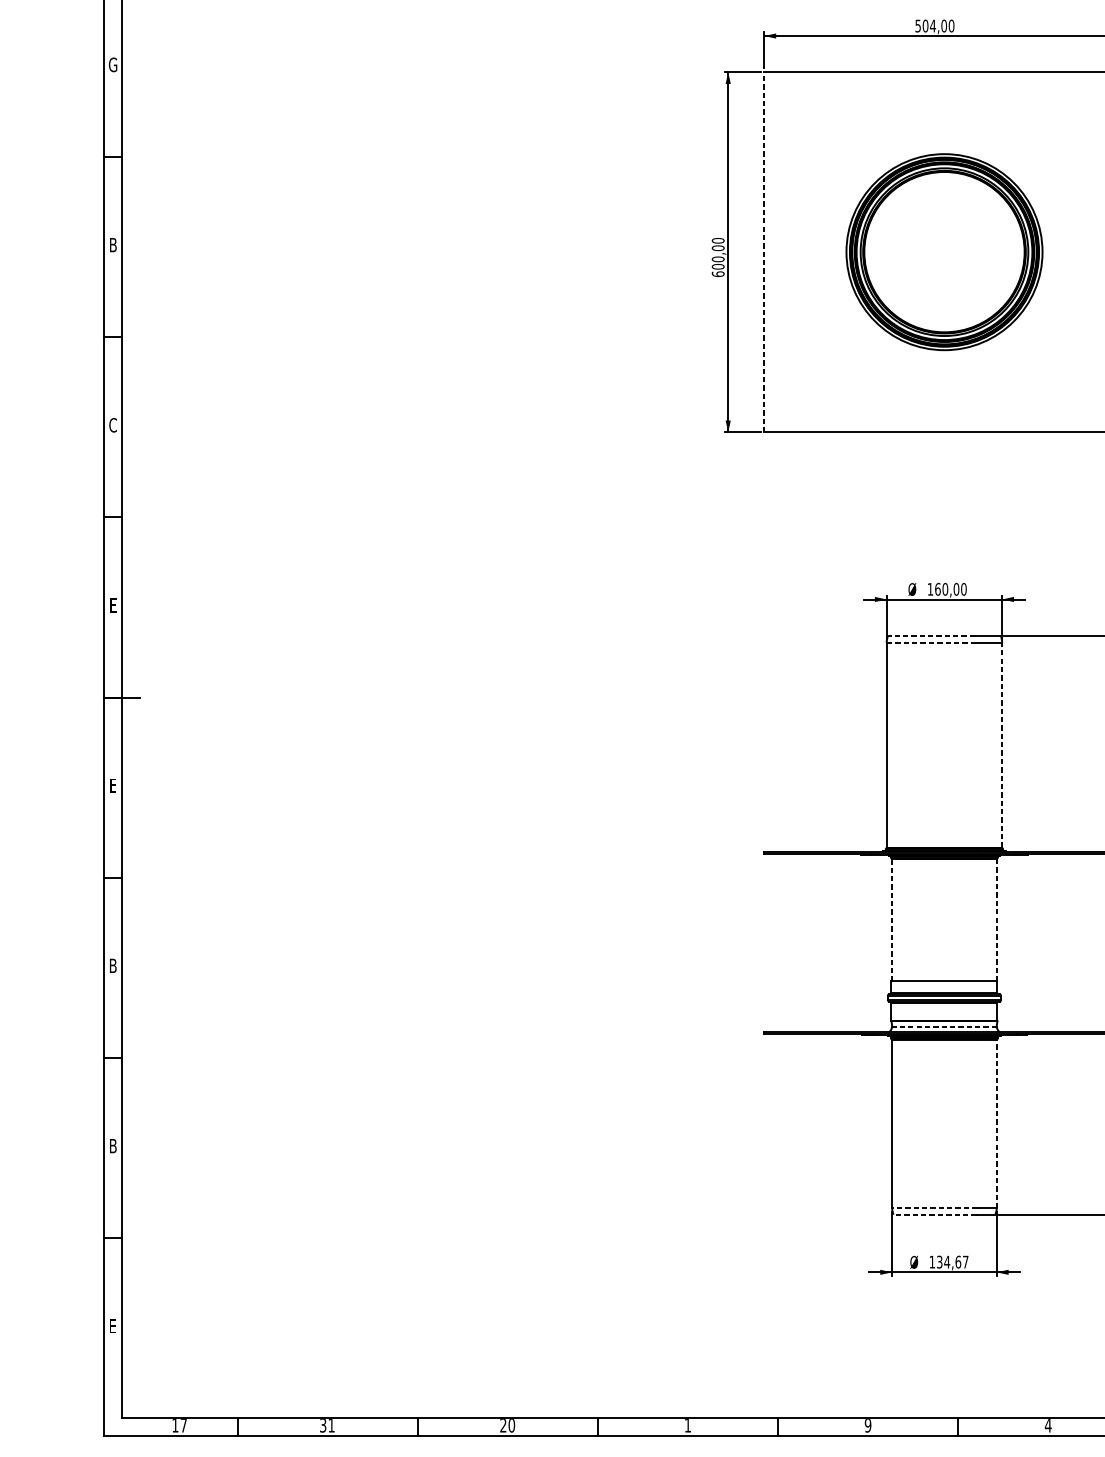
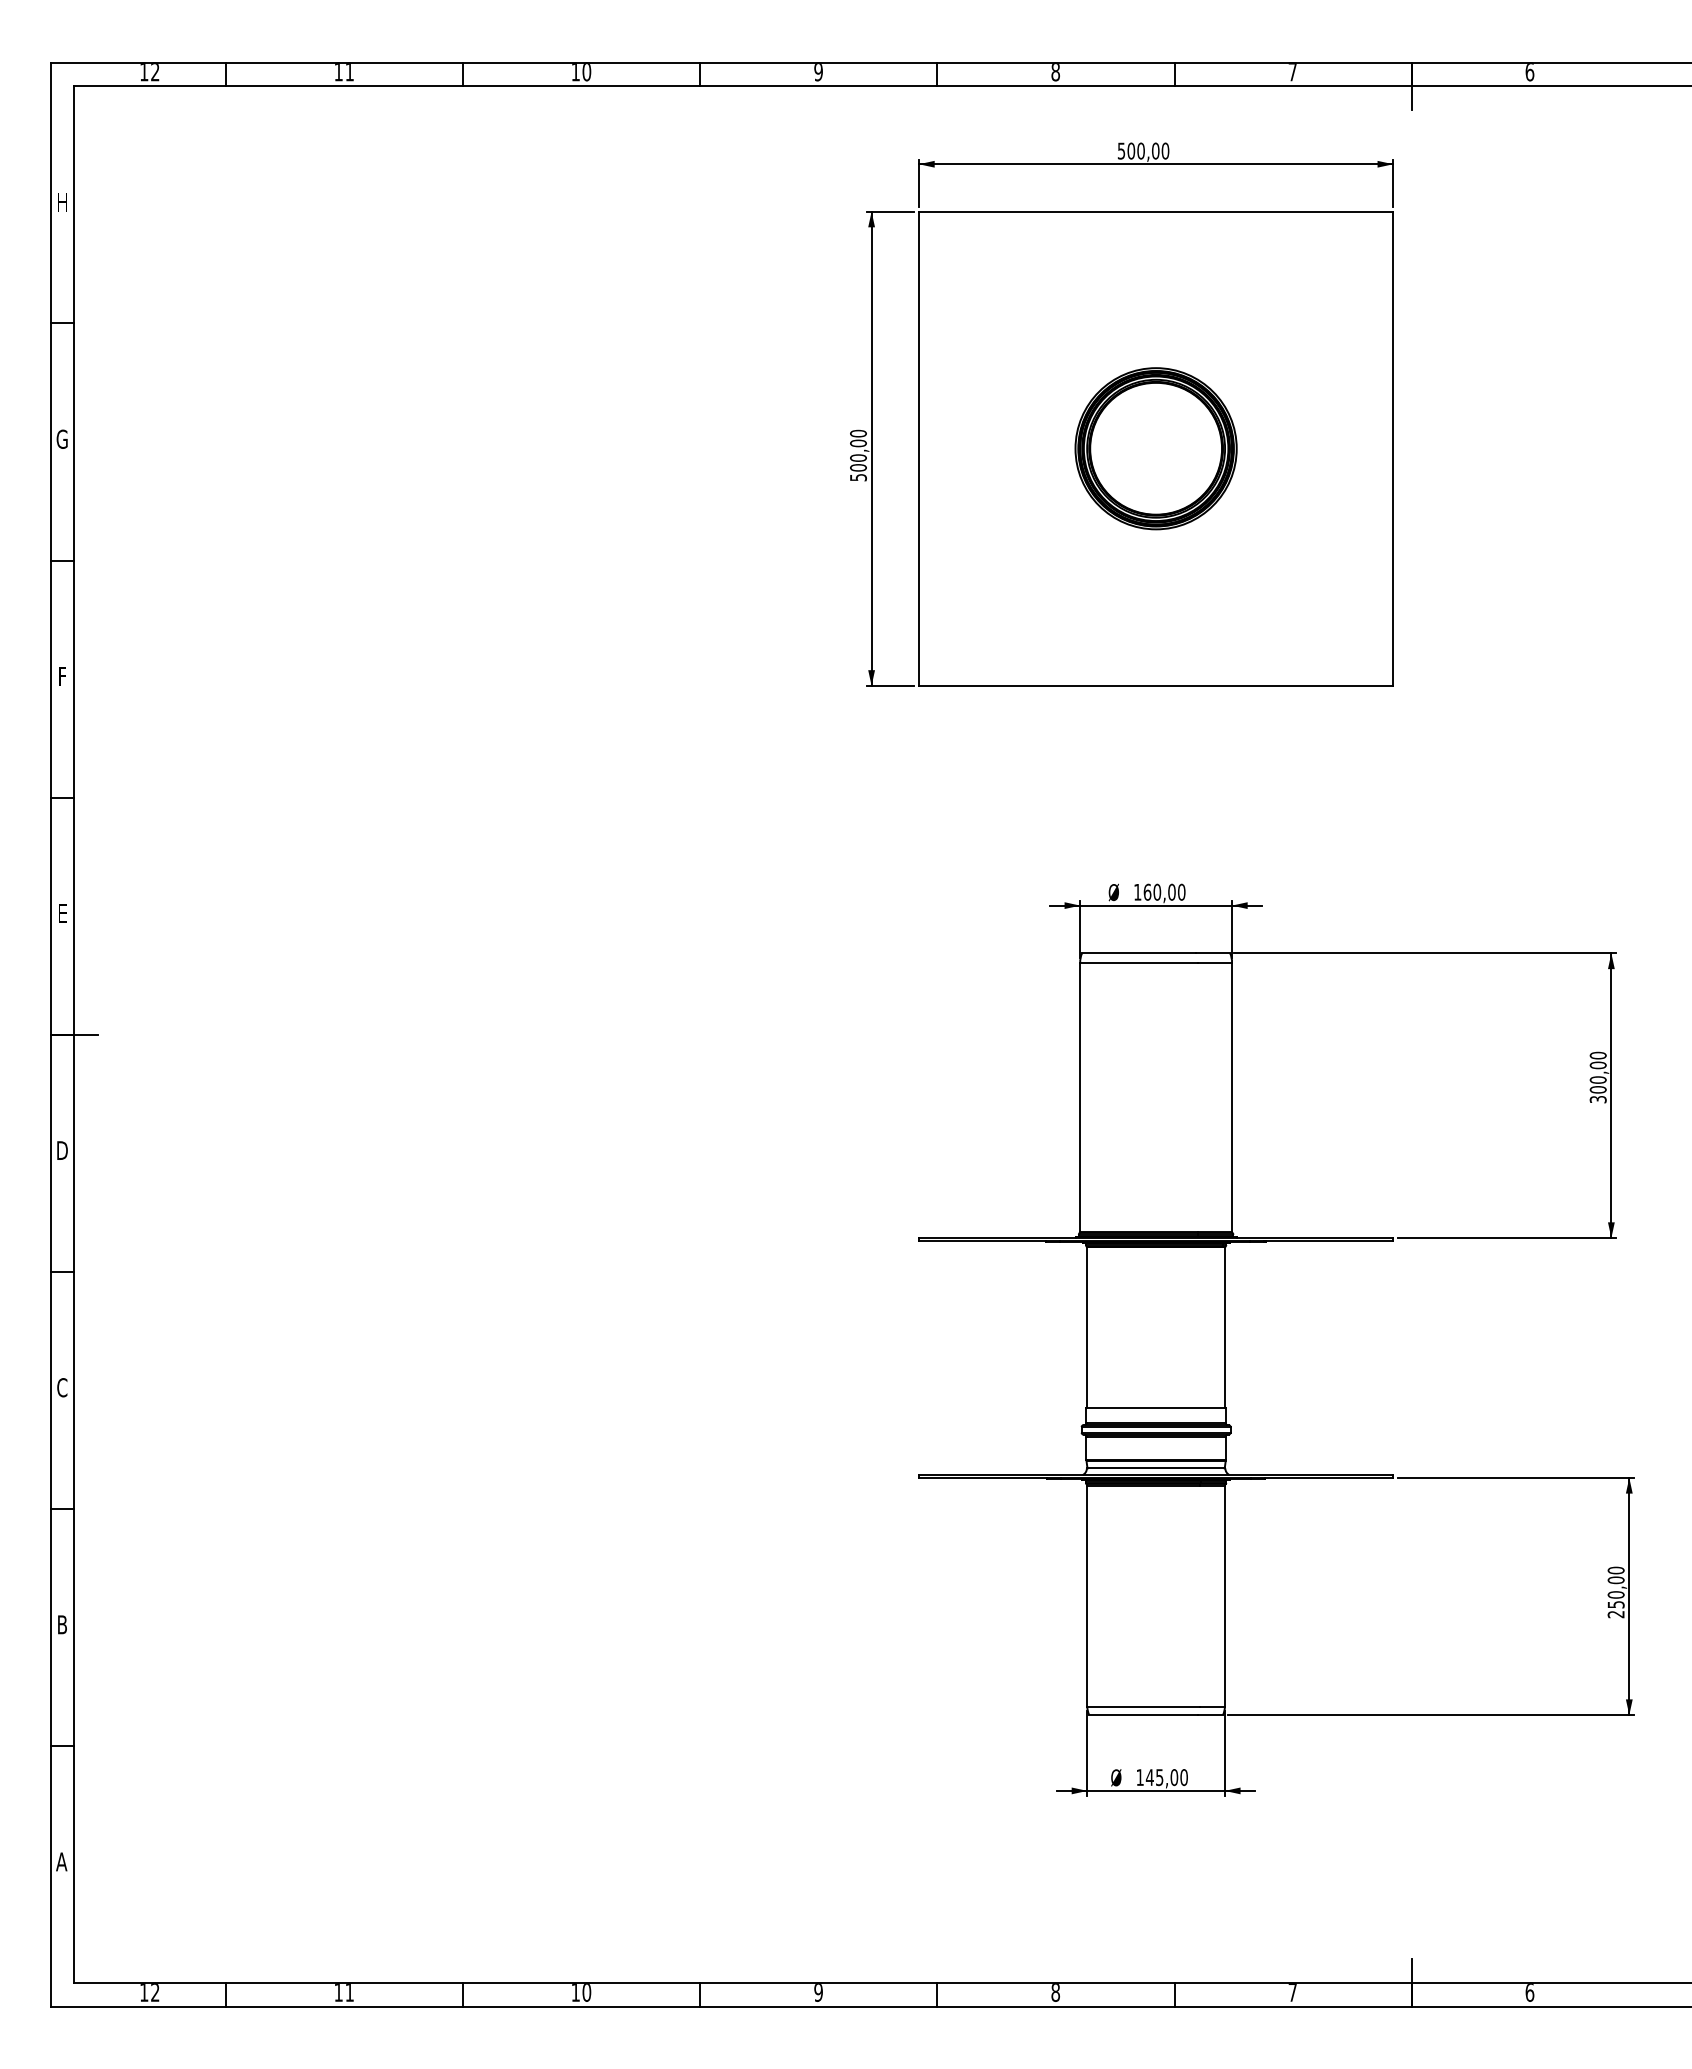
text: (933, 25) -> (1141, 150), 504,00 -> 500,00
text: (112, 64) -> (61, 201), G -> H
text: (112, 244) -> (61, 438), B -> G
line: (764, 252) -> (919, 448), dashed -> solid
part: (943, 252) -> (1155, 448), size x0.62
text: (718, 274) -> (858, 477), 600,00 -> 500,00
text: (113, 425) -> (62, 676), C -> F
line: (931, 635) -> (1138, 953), dashed -> solid
line: (931, 642) -> (1138, 962), dashed -> solid
line: (1001, 745) -> (1231, 1097), dashed -> solid
text: (113, 785) -> (62, 1150), E -> D
line: (892, 920) -> (1087, 1328), dashed -> solid
line: (996, 920) -> (1224, 1327), dashed -> solid
text: (113, 965) -> (62, 1387), B -> C
line: (943, 1027) -> (1155, 1468), dashed -> solid
line: (996, 1124) -> (1224, 1596), dashed -> solid
line: (934, 1208) -> (1143, 1706), dashed -> solid
line: (934, 1215) -> (1143, 1715), dashed -> solid
text: (952, 1262) -> (1166, 1777), 134,67 -> 145,00
text: (112, 1325) -> (61, 1861), E -> A
text: (183, 1425) -> (155, 1992), 17 -> 12
text: (323, 1425) -> (338, 1992), 31 -> 11
text: (503, 1425) -> (575, 1992), 20 -> 10
text: (687, 1425) -> (818, 1992), 1 -> 9
text: (867, 1425) -> (1055, 1992), 9 -> 8
text: (1048, 1425) -> (1292, 1992), 4 -> 7

